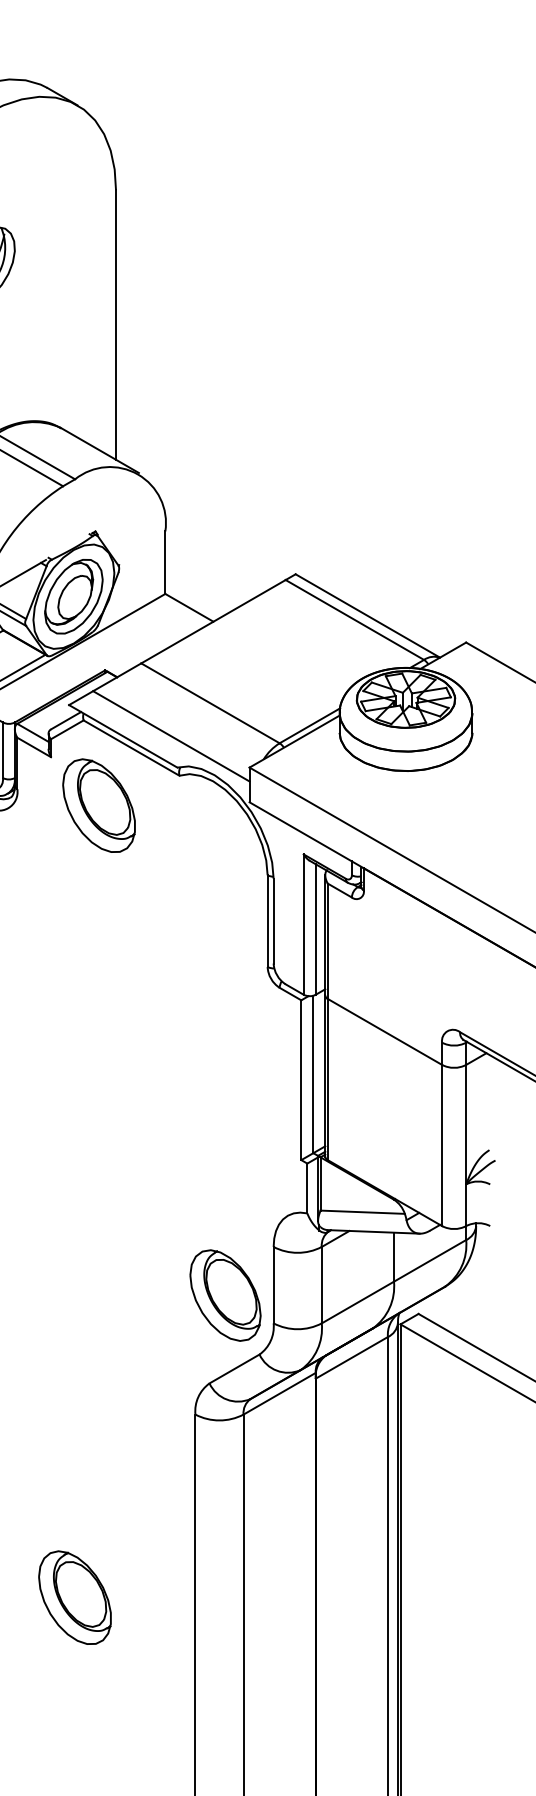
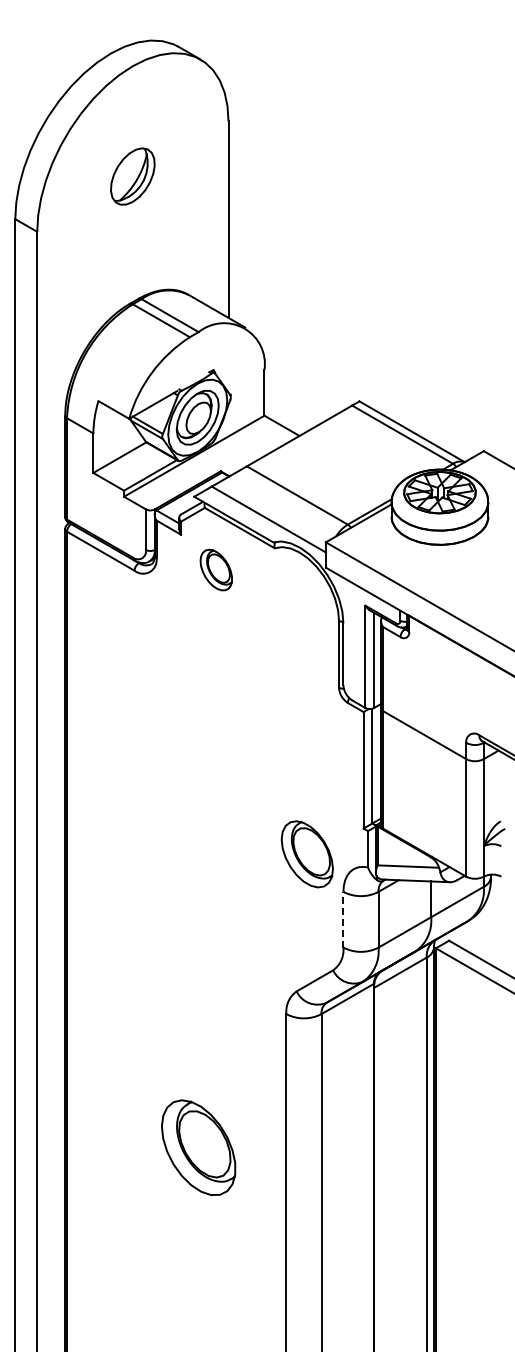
part: (99, 804) -> (216, 569), size x0.6
line: (273, 1284) -> (343, 919), solid -> dashed
part: (224, 1295) -> (306, 854), moved
part: (74, 1597) -> (198, 1147), size x1.4

